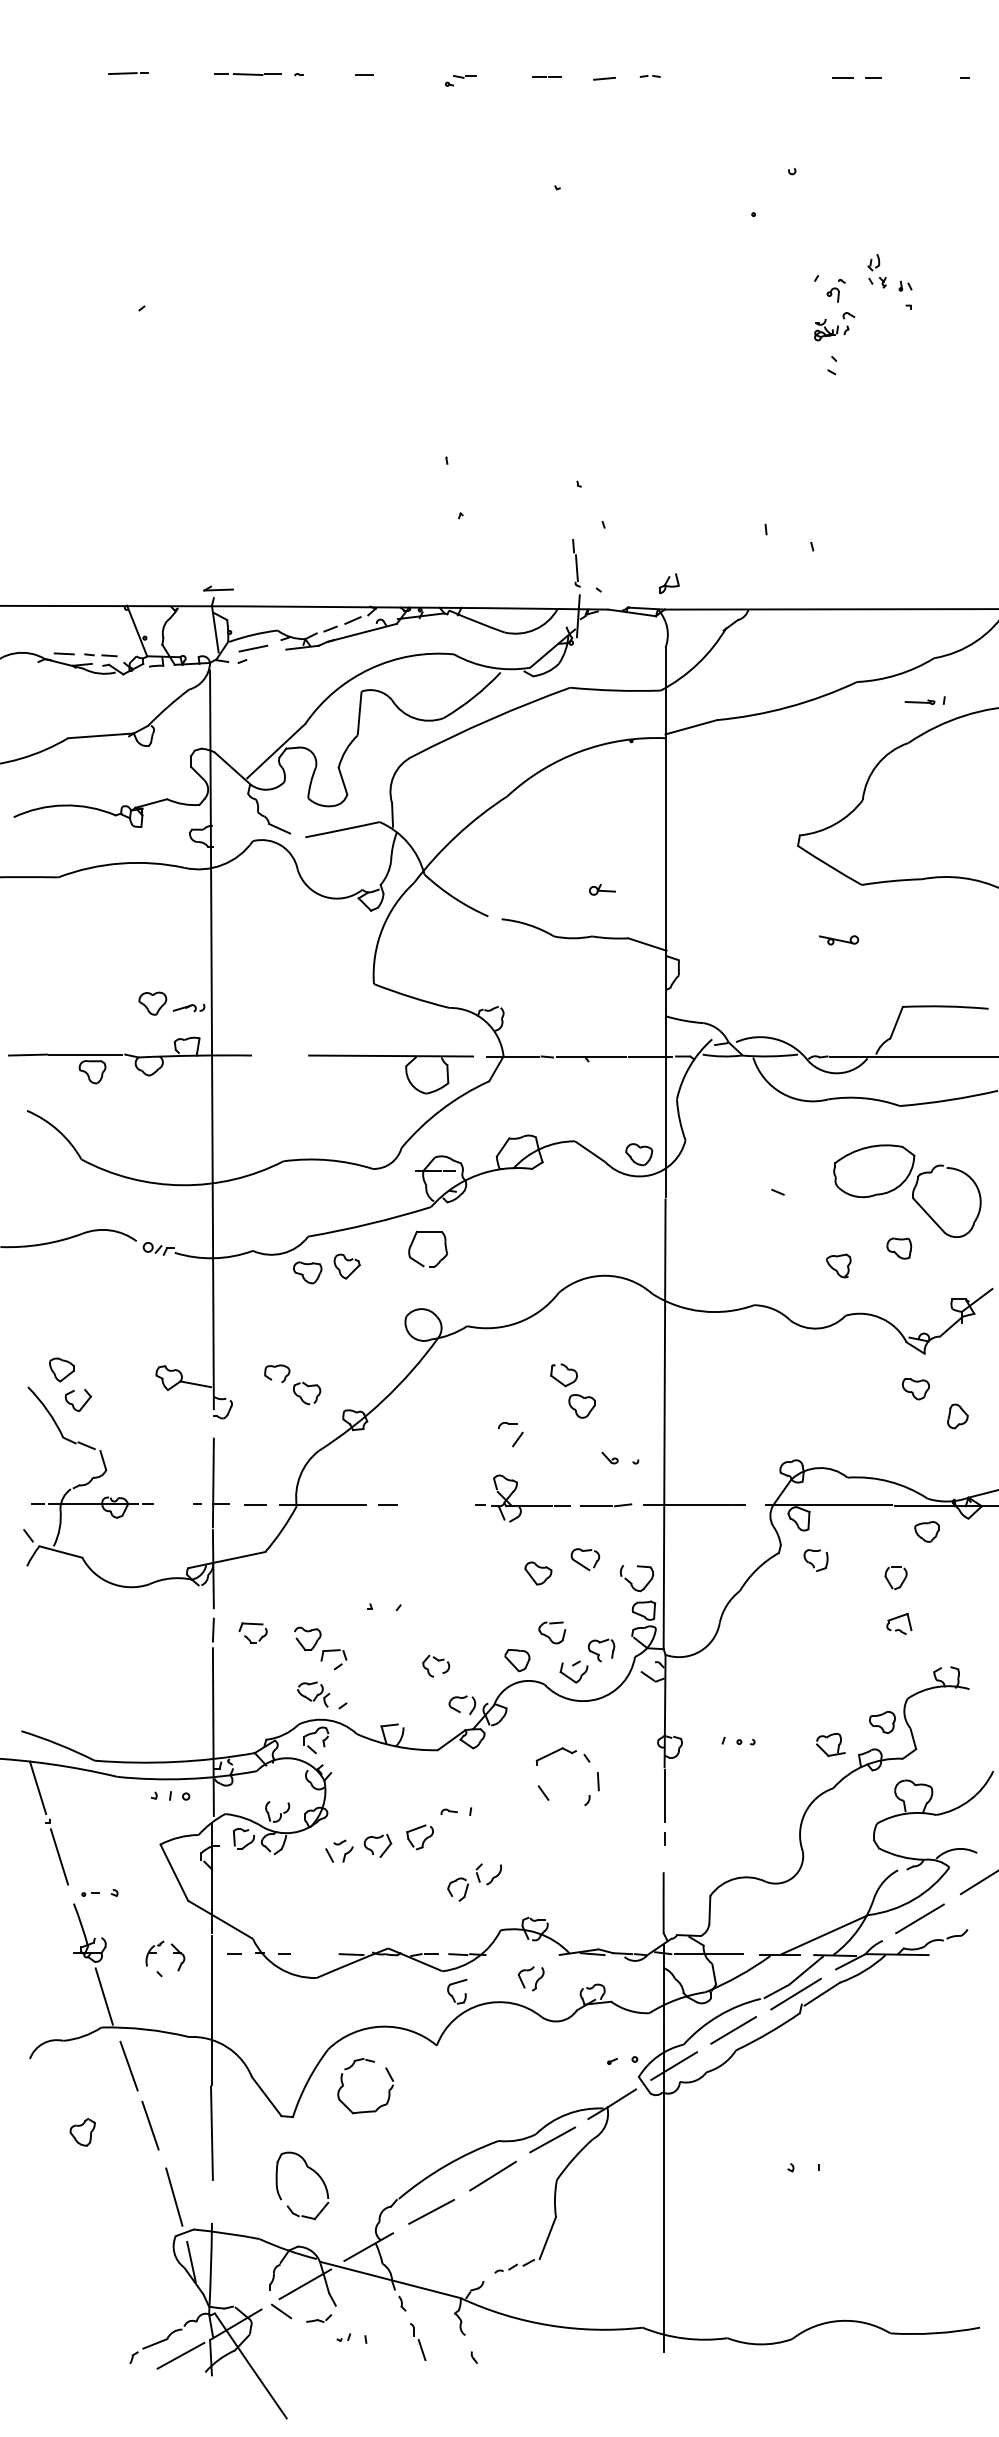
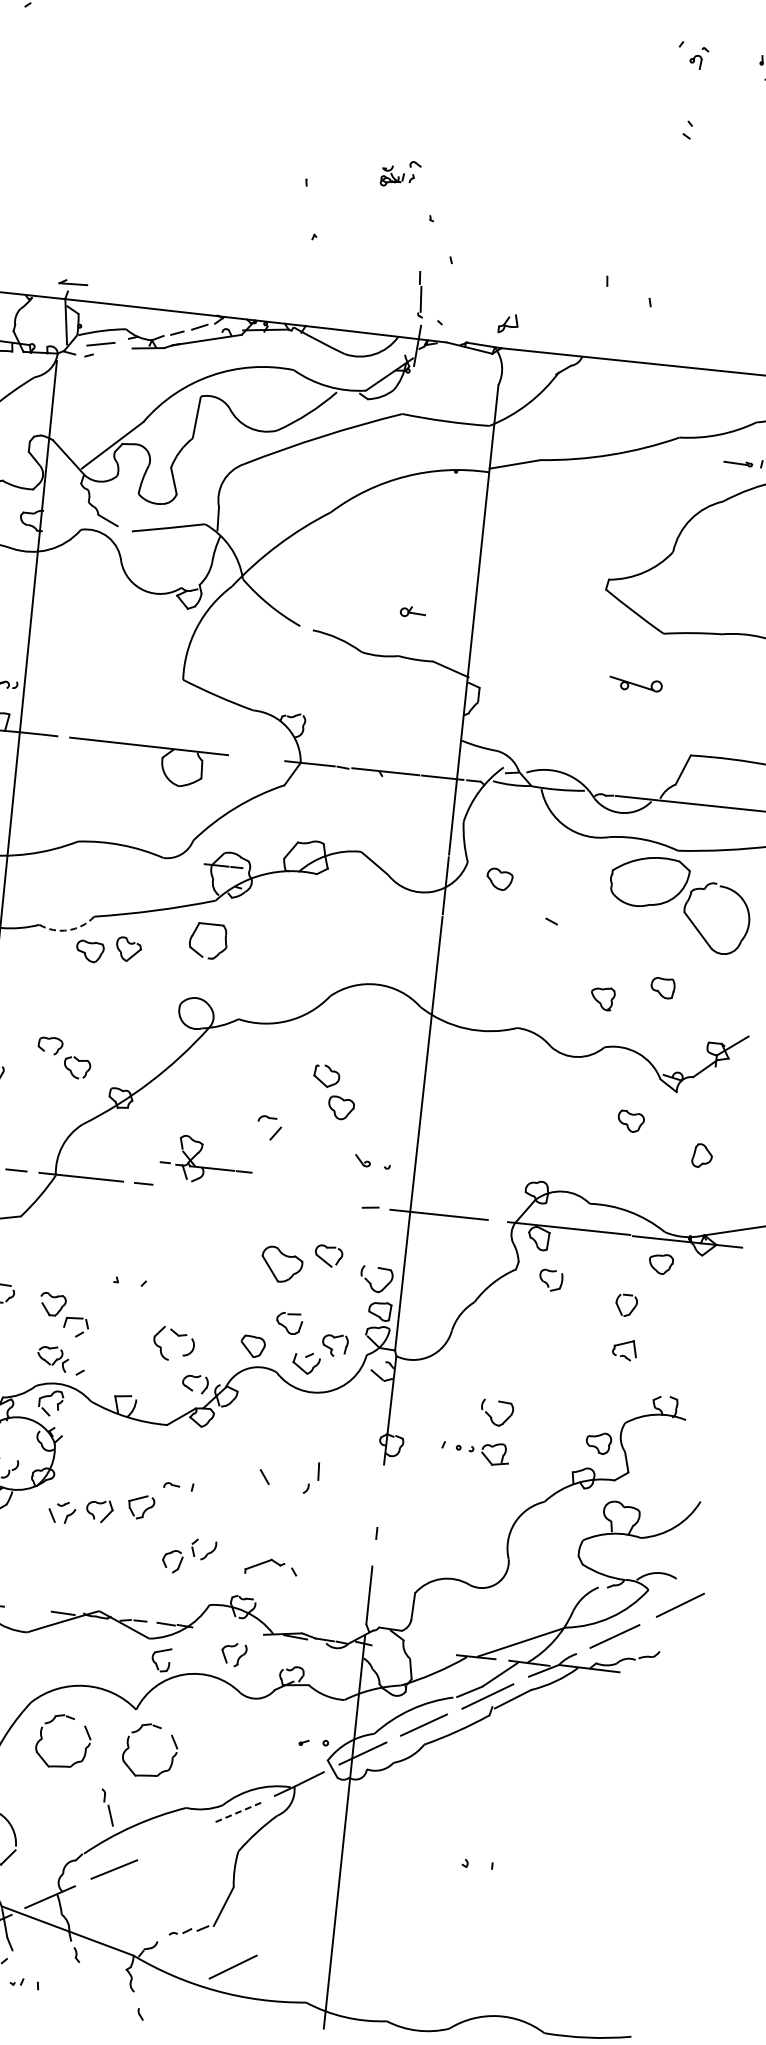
part: (876, 271) -> (739, 43), removed
part: (834, 326) -> (400, 173), moved
part: (839, 940) -> (636, 685), size x1.4
part: (405, 1073) -> (161, 764), moved
part: (639, 1154) -> (500, 879), moved
part: (907, 1191) -> (679, 904), moved
arc: (283, 1253) -> (68, 930), solid -> dashed
part: (915, 1389) -> (630, 1122), moved
part: (522, 1505) -> (205, 1167), moved
line: (596, 1506) -> (344, 1206), removed
part: (538, 1573) -> (282, 1264), size x1.6
part: (436, 1665) -> (174, 1343), size x1.6
part: (769, 1706) -> (491, 1416), added
part: (827, 1738) -> (492, 1447), moved
part: (560, 1750) -> (269, 1561), moved
line: (664, 1795) -> (381, 1491), removed
line: (708, 1954) -> (407, 1649), removed
part: (433, 2086) -> (128, 1748), added
line: (552, 2139) -> (238, 1811), solid -> dashed
line: (492, 2175) -> (232, 1966), moved
part: (418, 2341) -> (108, 1807), moved

